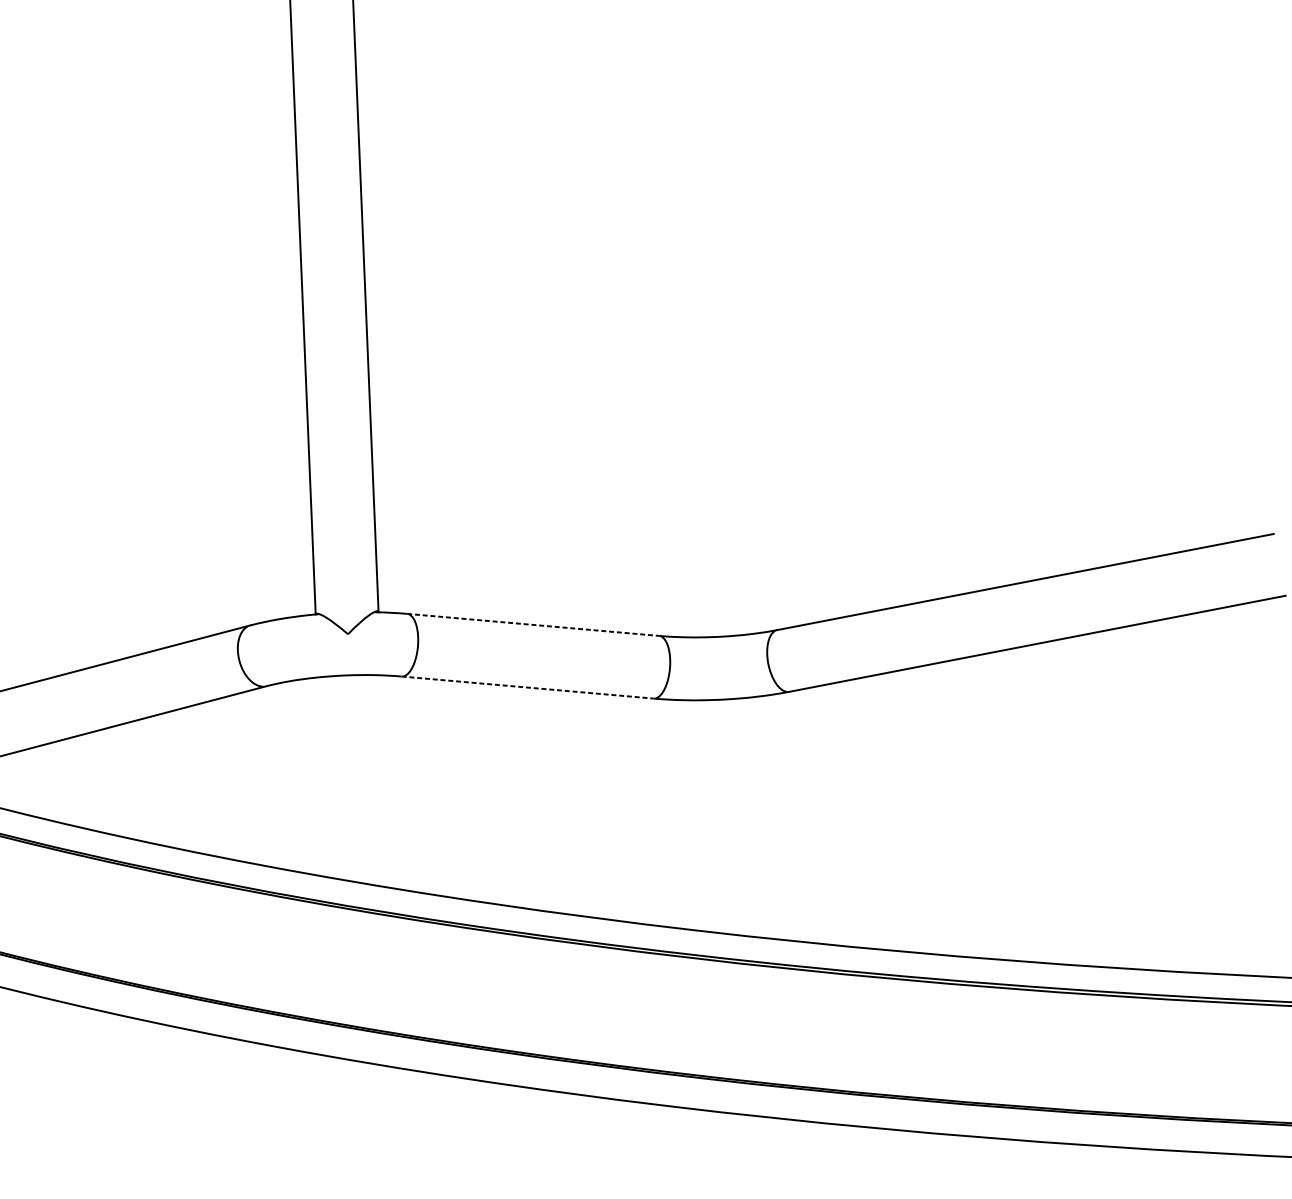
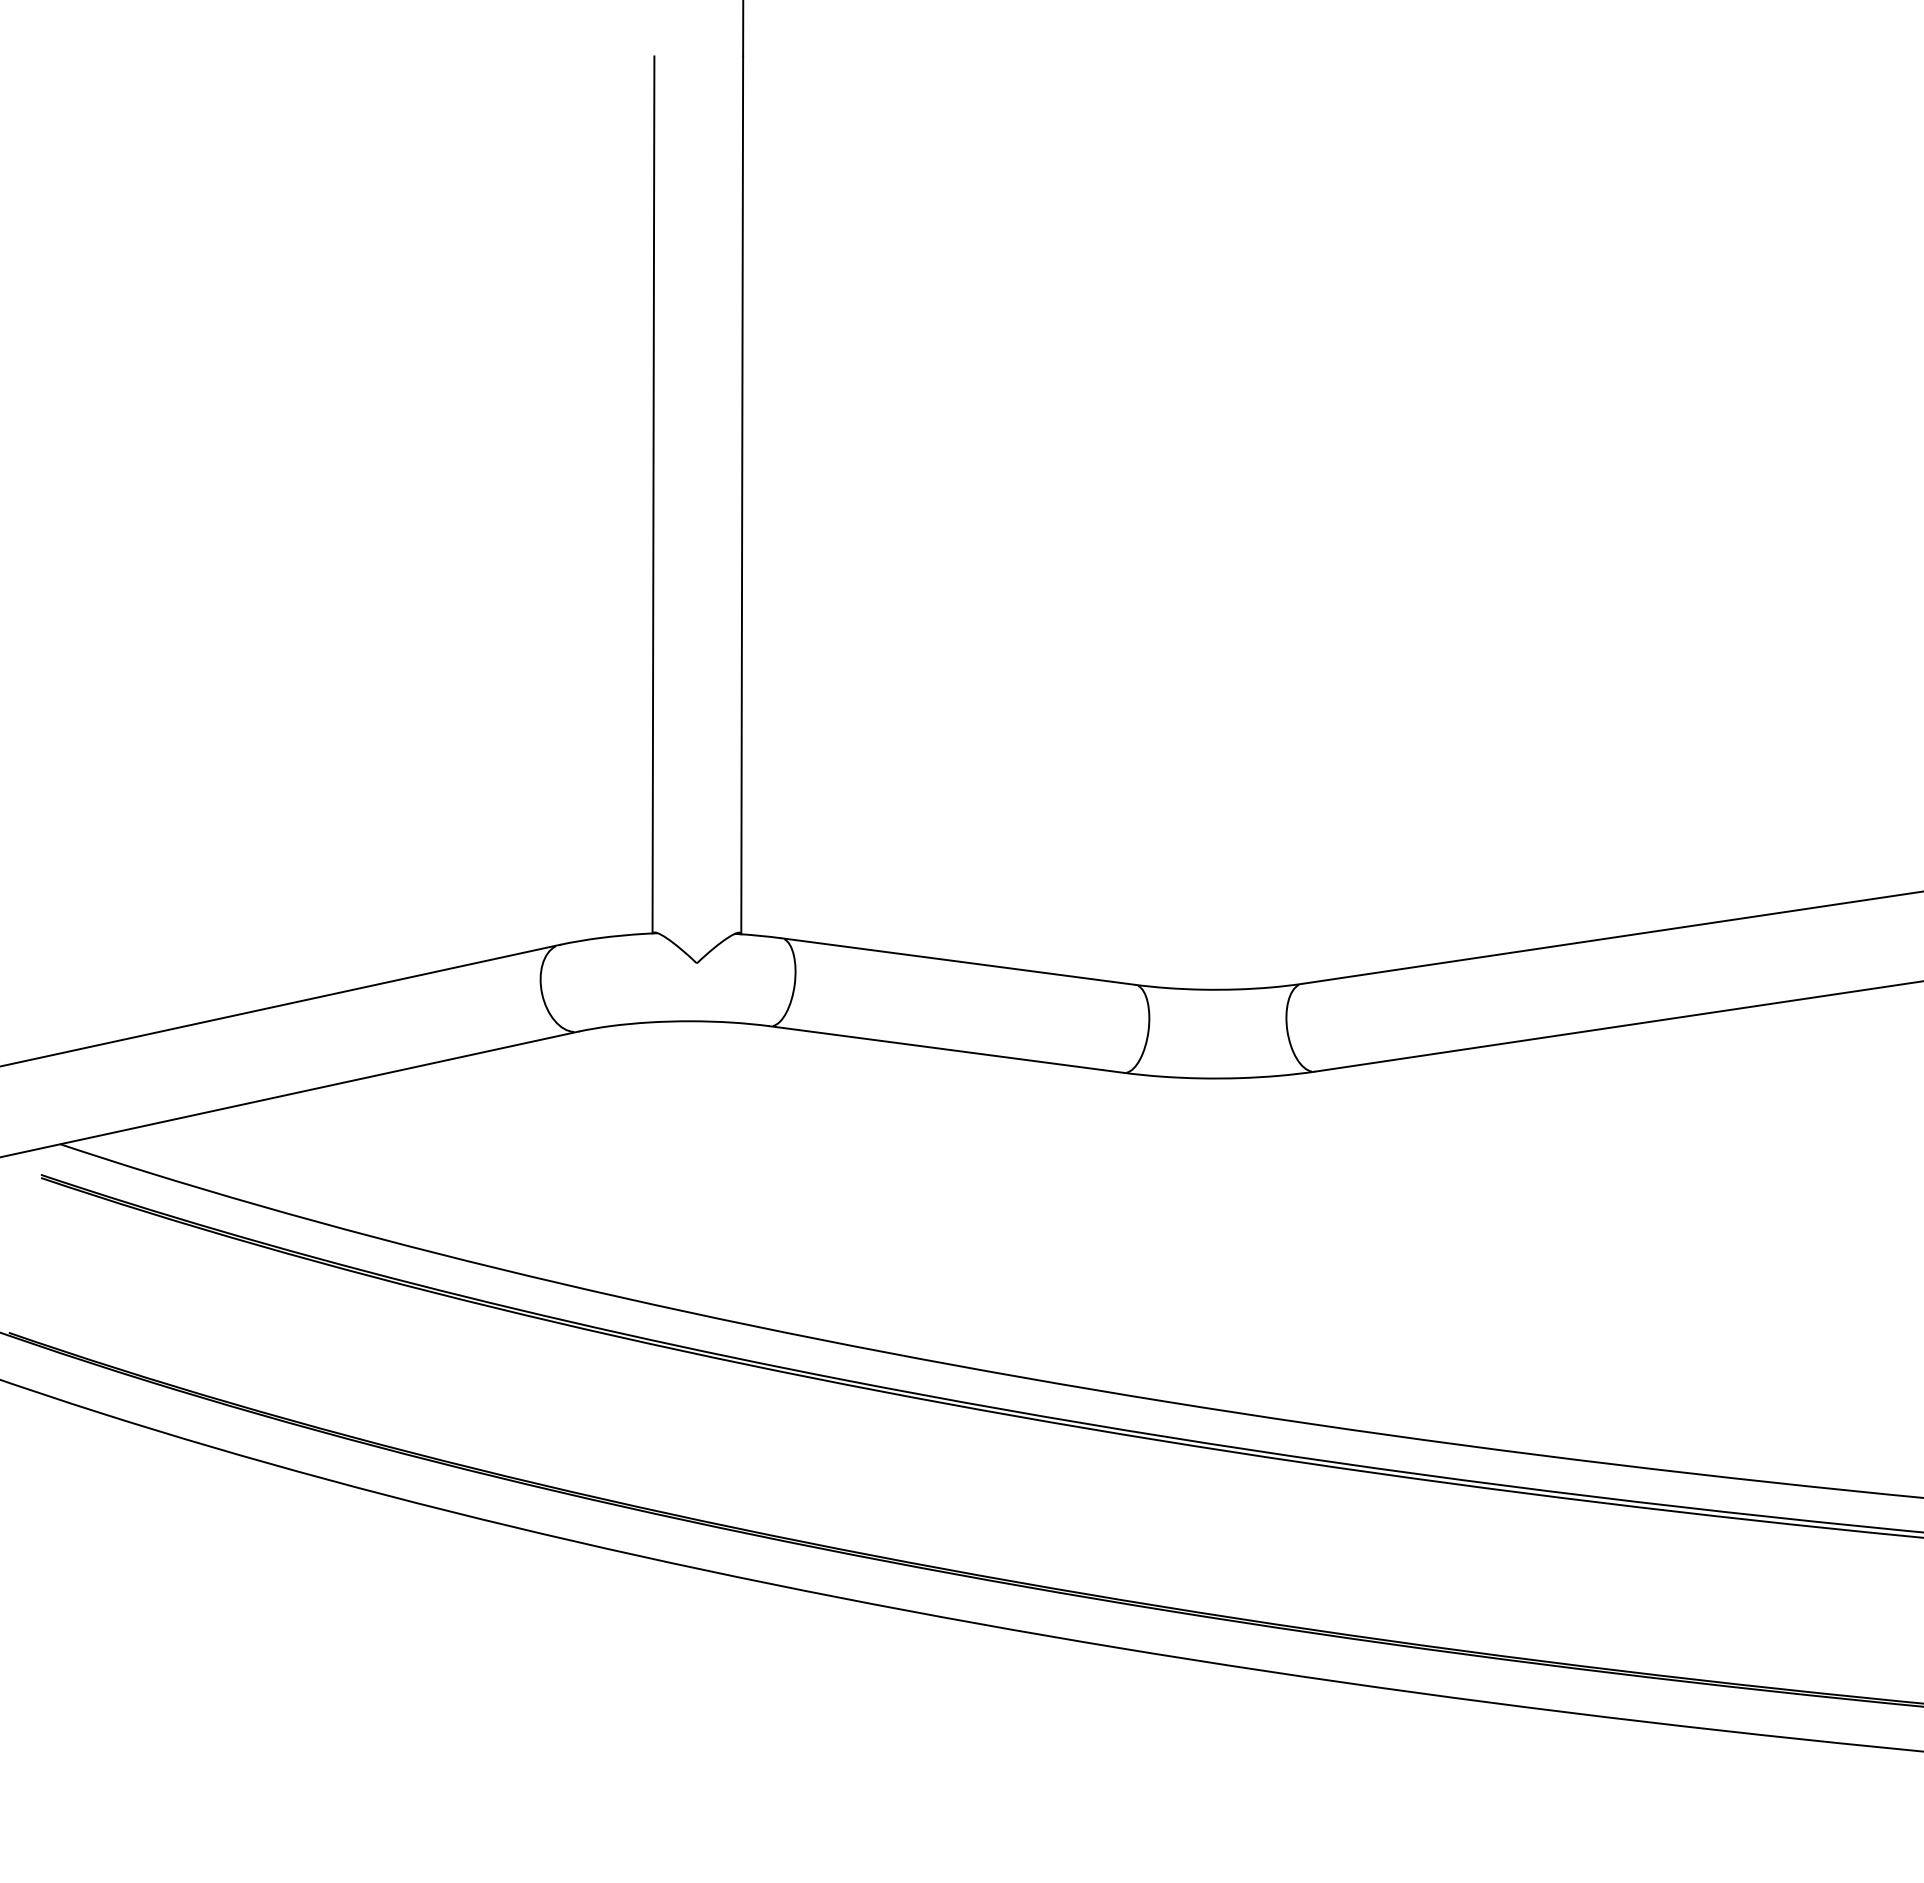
line: (533, 624) -> (958, 961), dashed -> solid
line: (528, 687) -> (947, 1049), dashed -> solid

